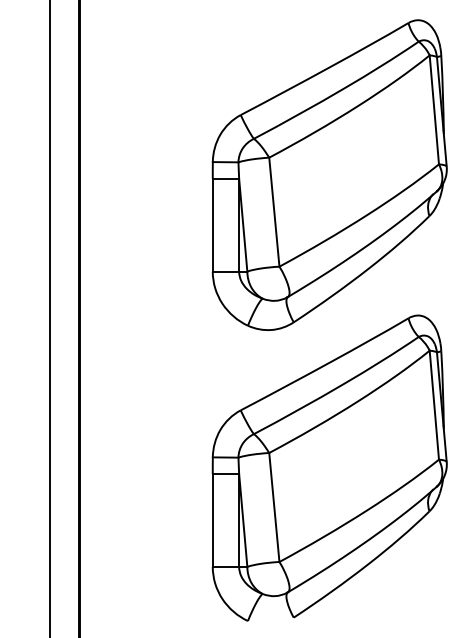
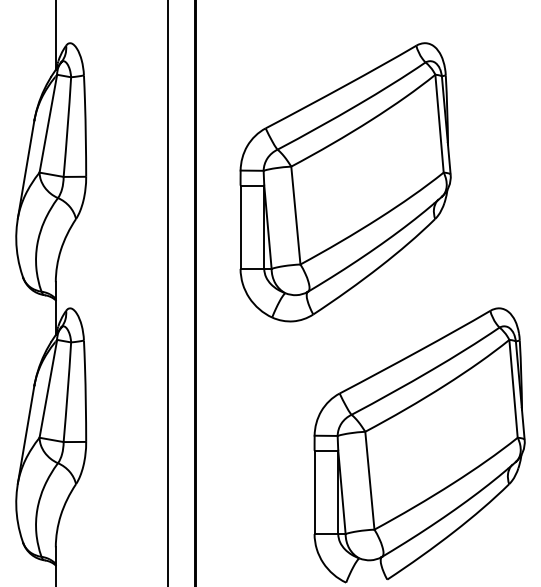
part: (329, 175) -> (345, 182), moved

